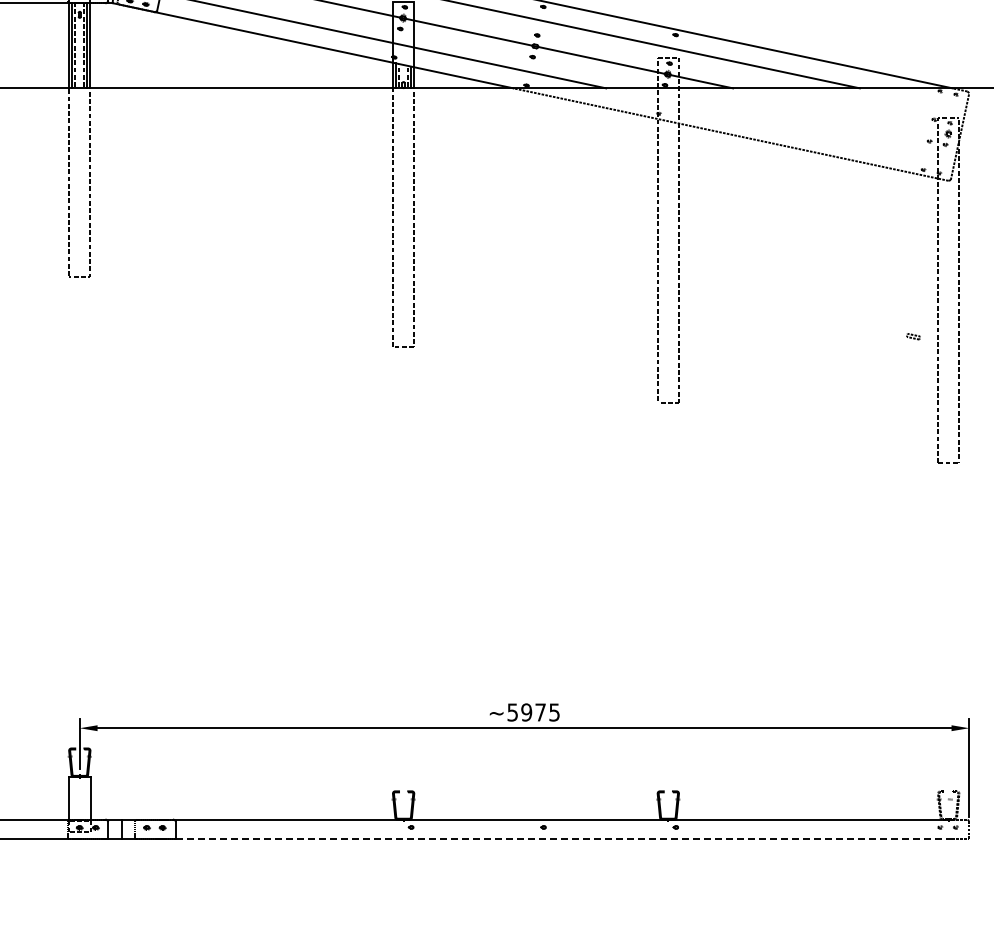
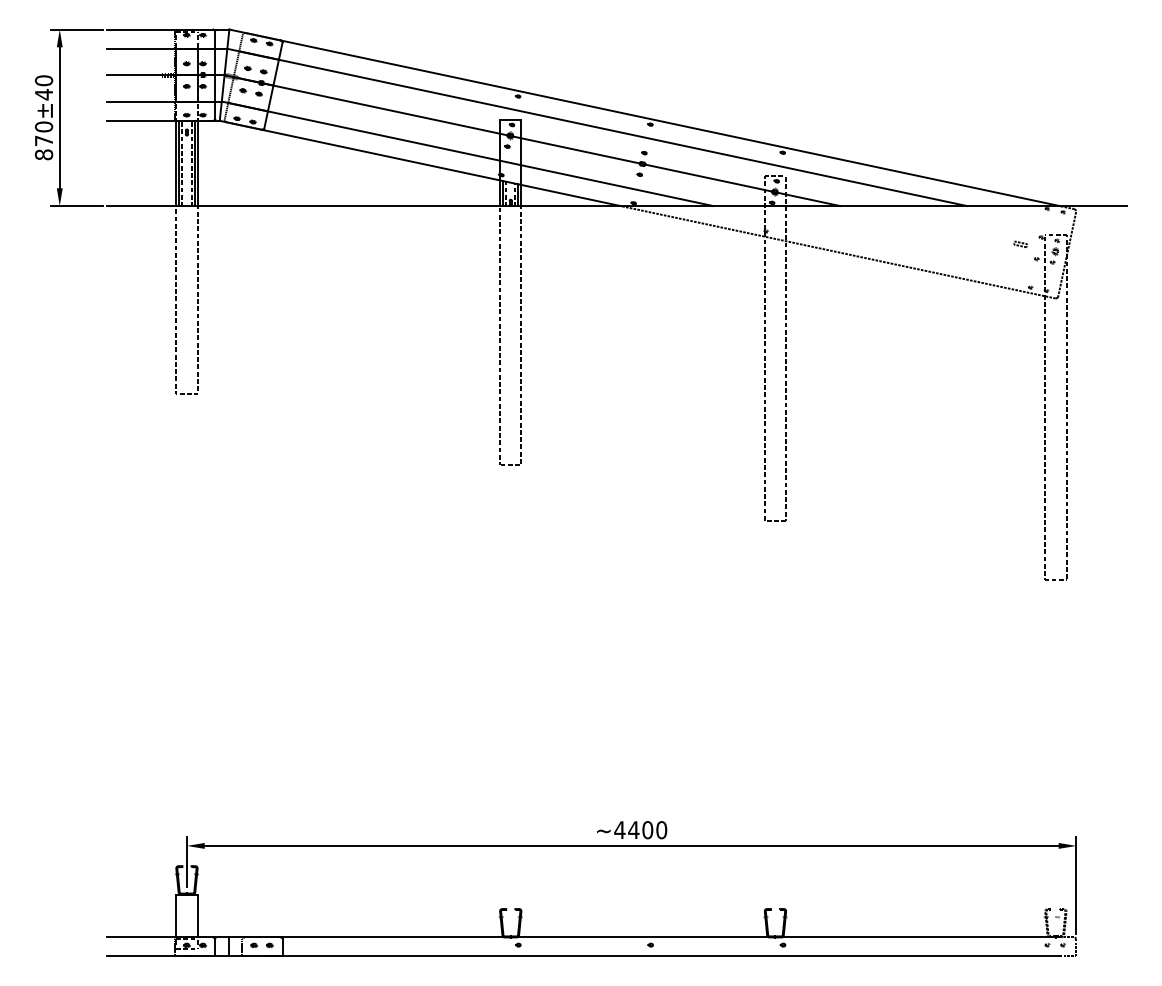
part: (913, 335) -> (1020, 243), moved
text: (533, 712) -> (640, 830), ~5975 -> ~4400
line: (564, 838) -> (671, 956), dashed -> solid

